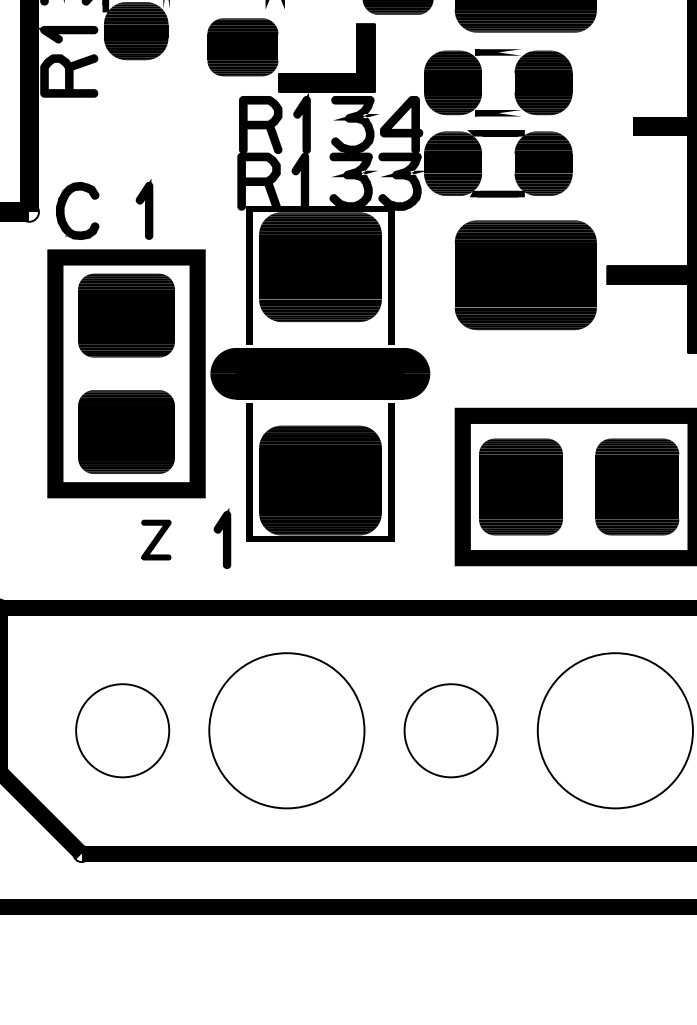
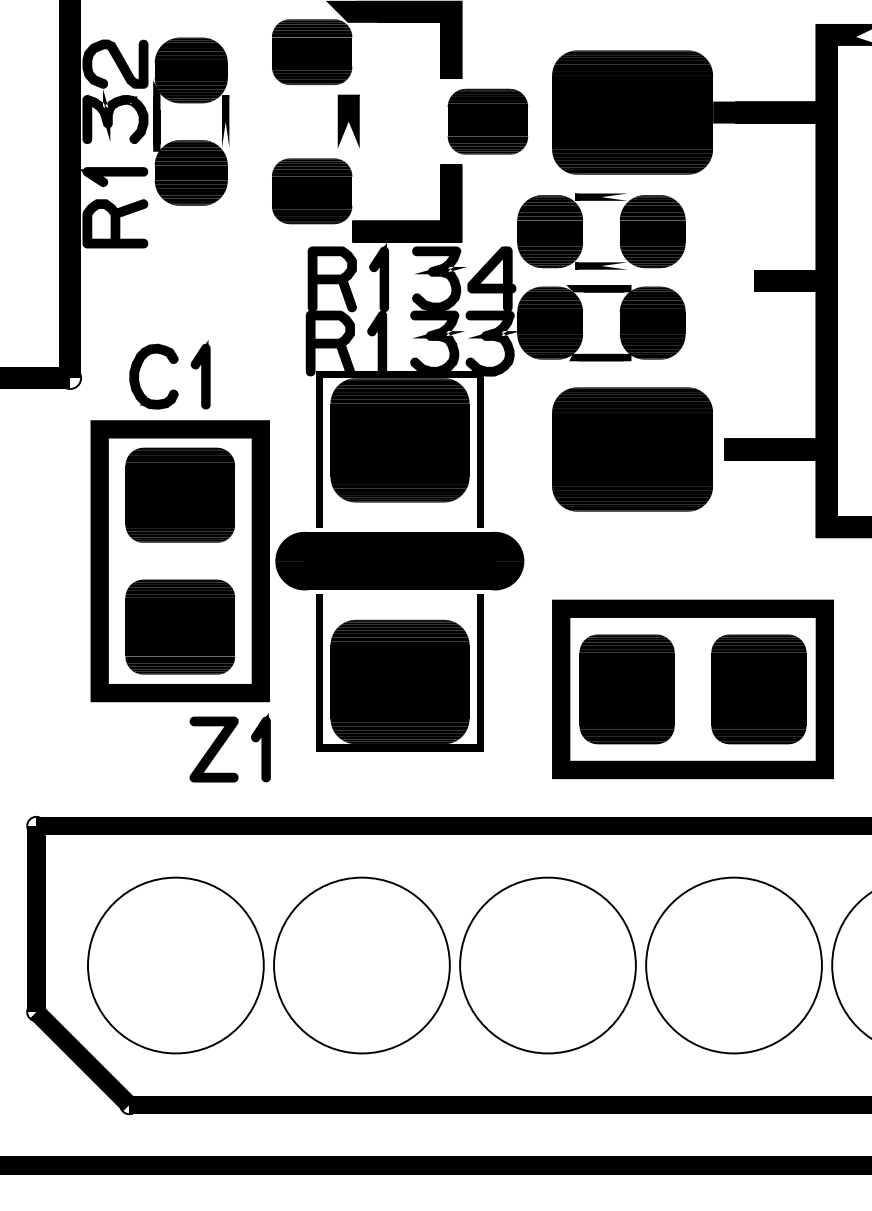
part: (64, 210) -> (139, 376), moved
part: (222, 538) -> (260, 747), moved
part: (155, 540) -> (213, 749), size x1.43
part: (122, 730) -> (175, 965), size x1.67
part: (450, 730) -> (547, 965), size x1.67

